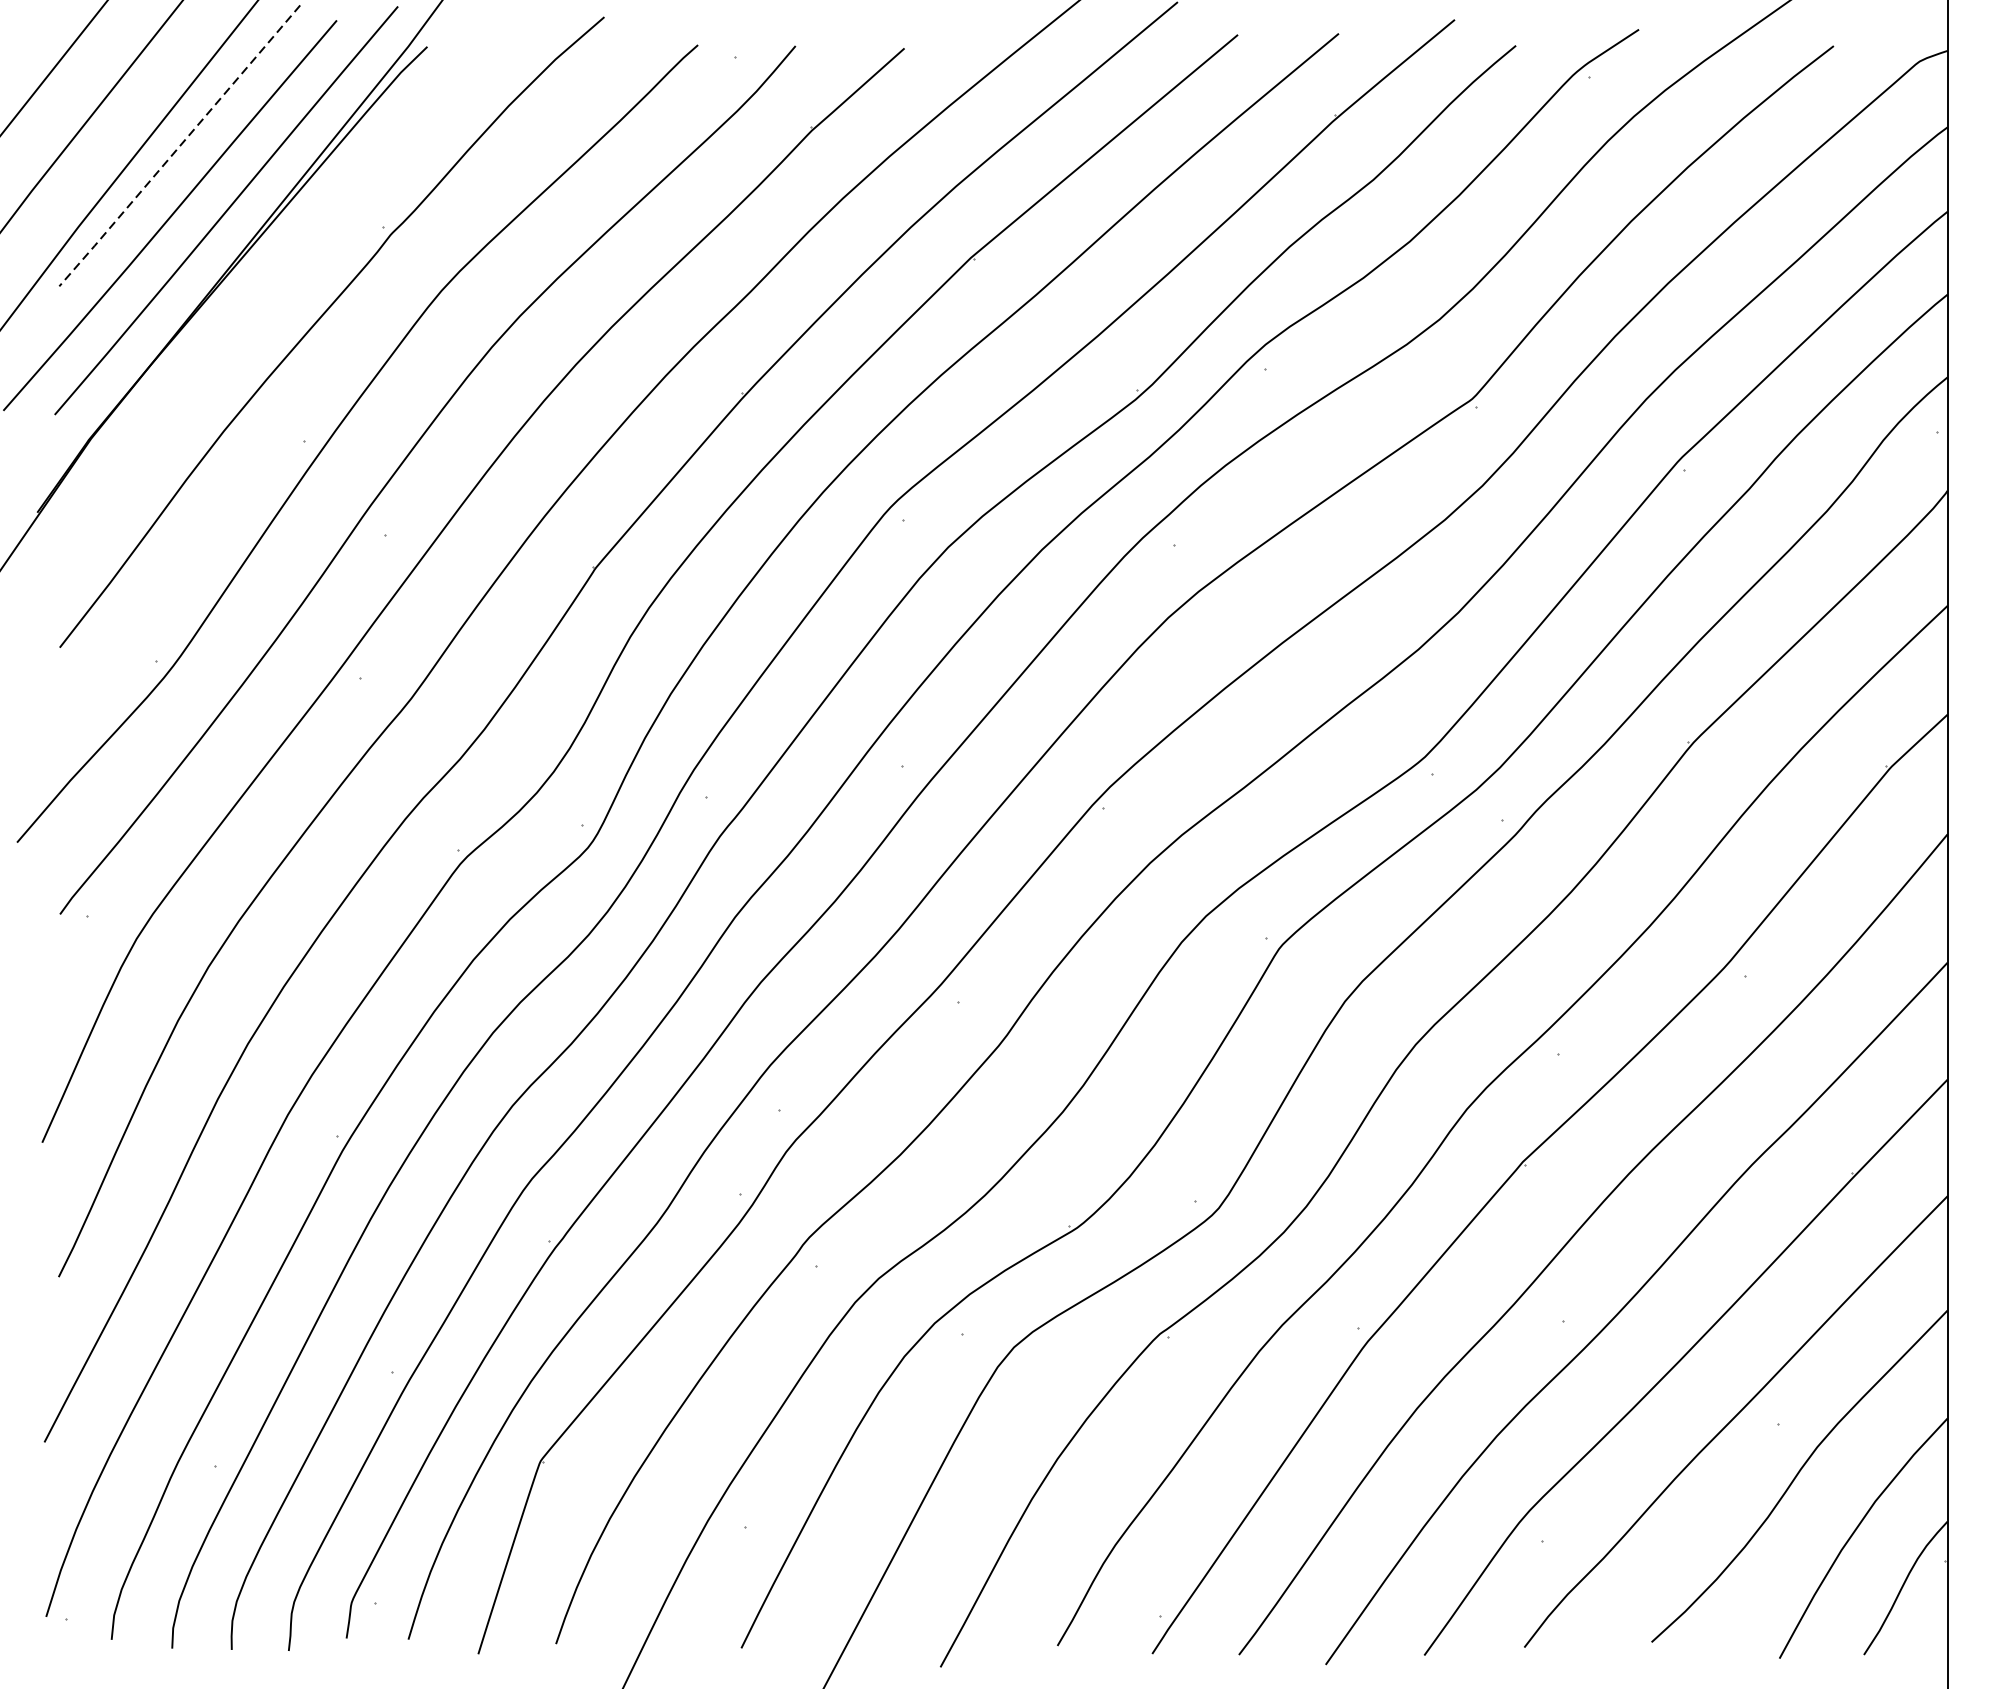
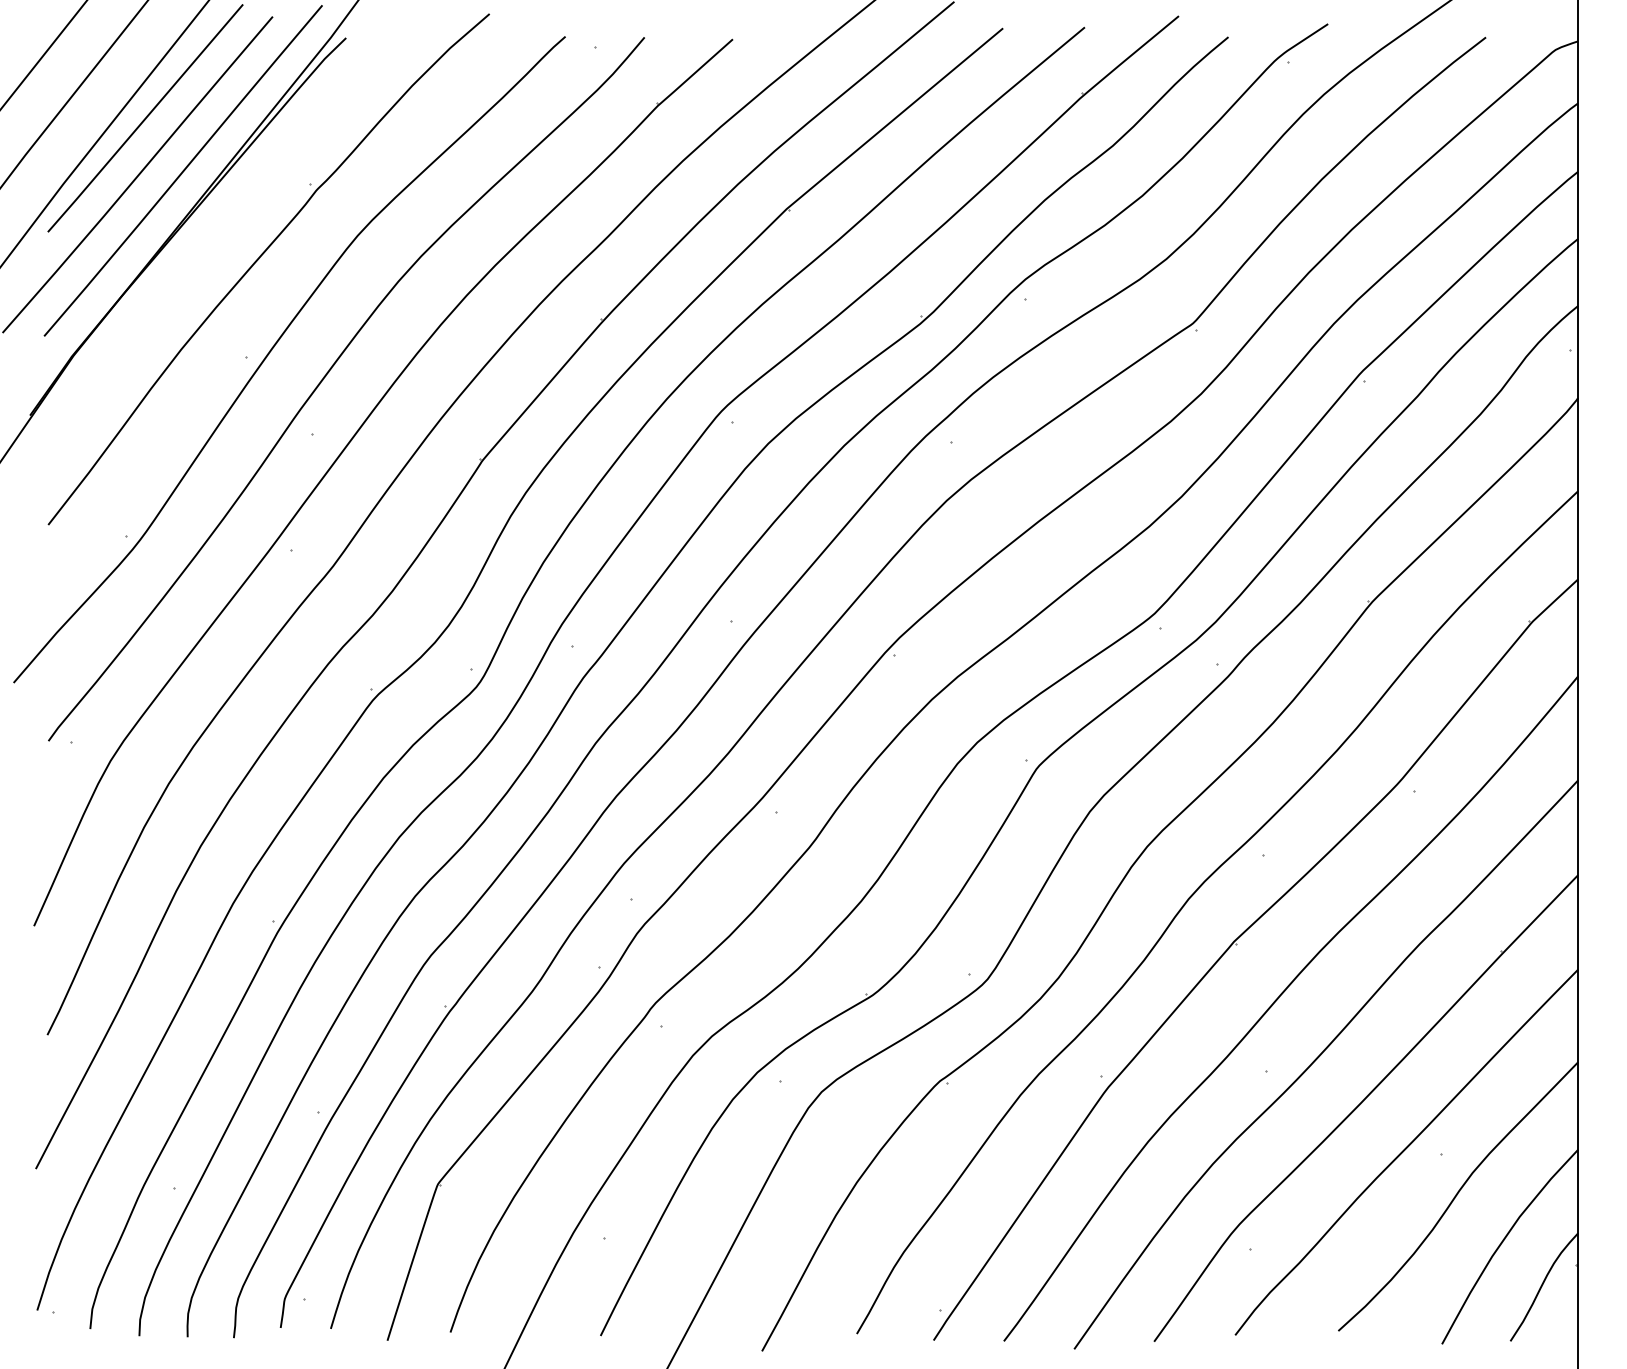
line: (179, 147) -> (145, 119), dashed -> solid

